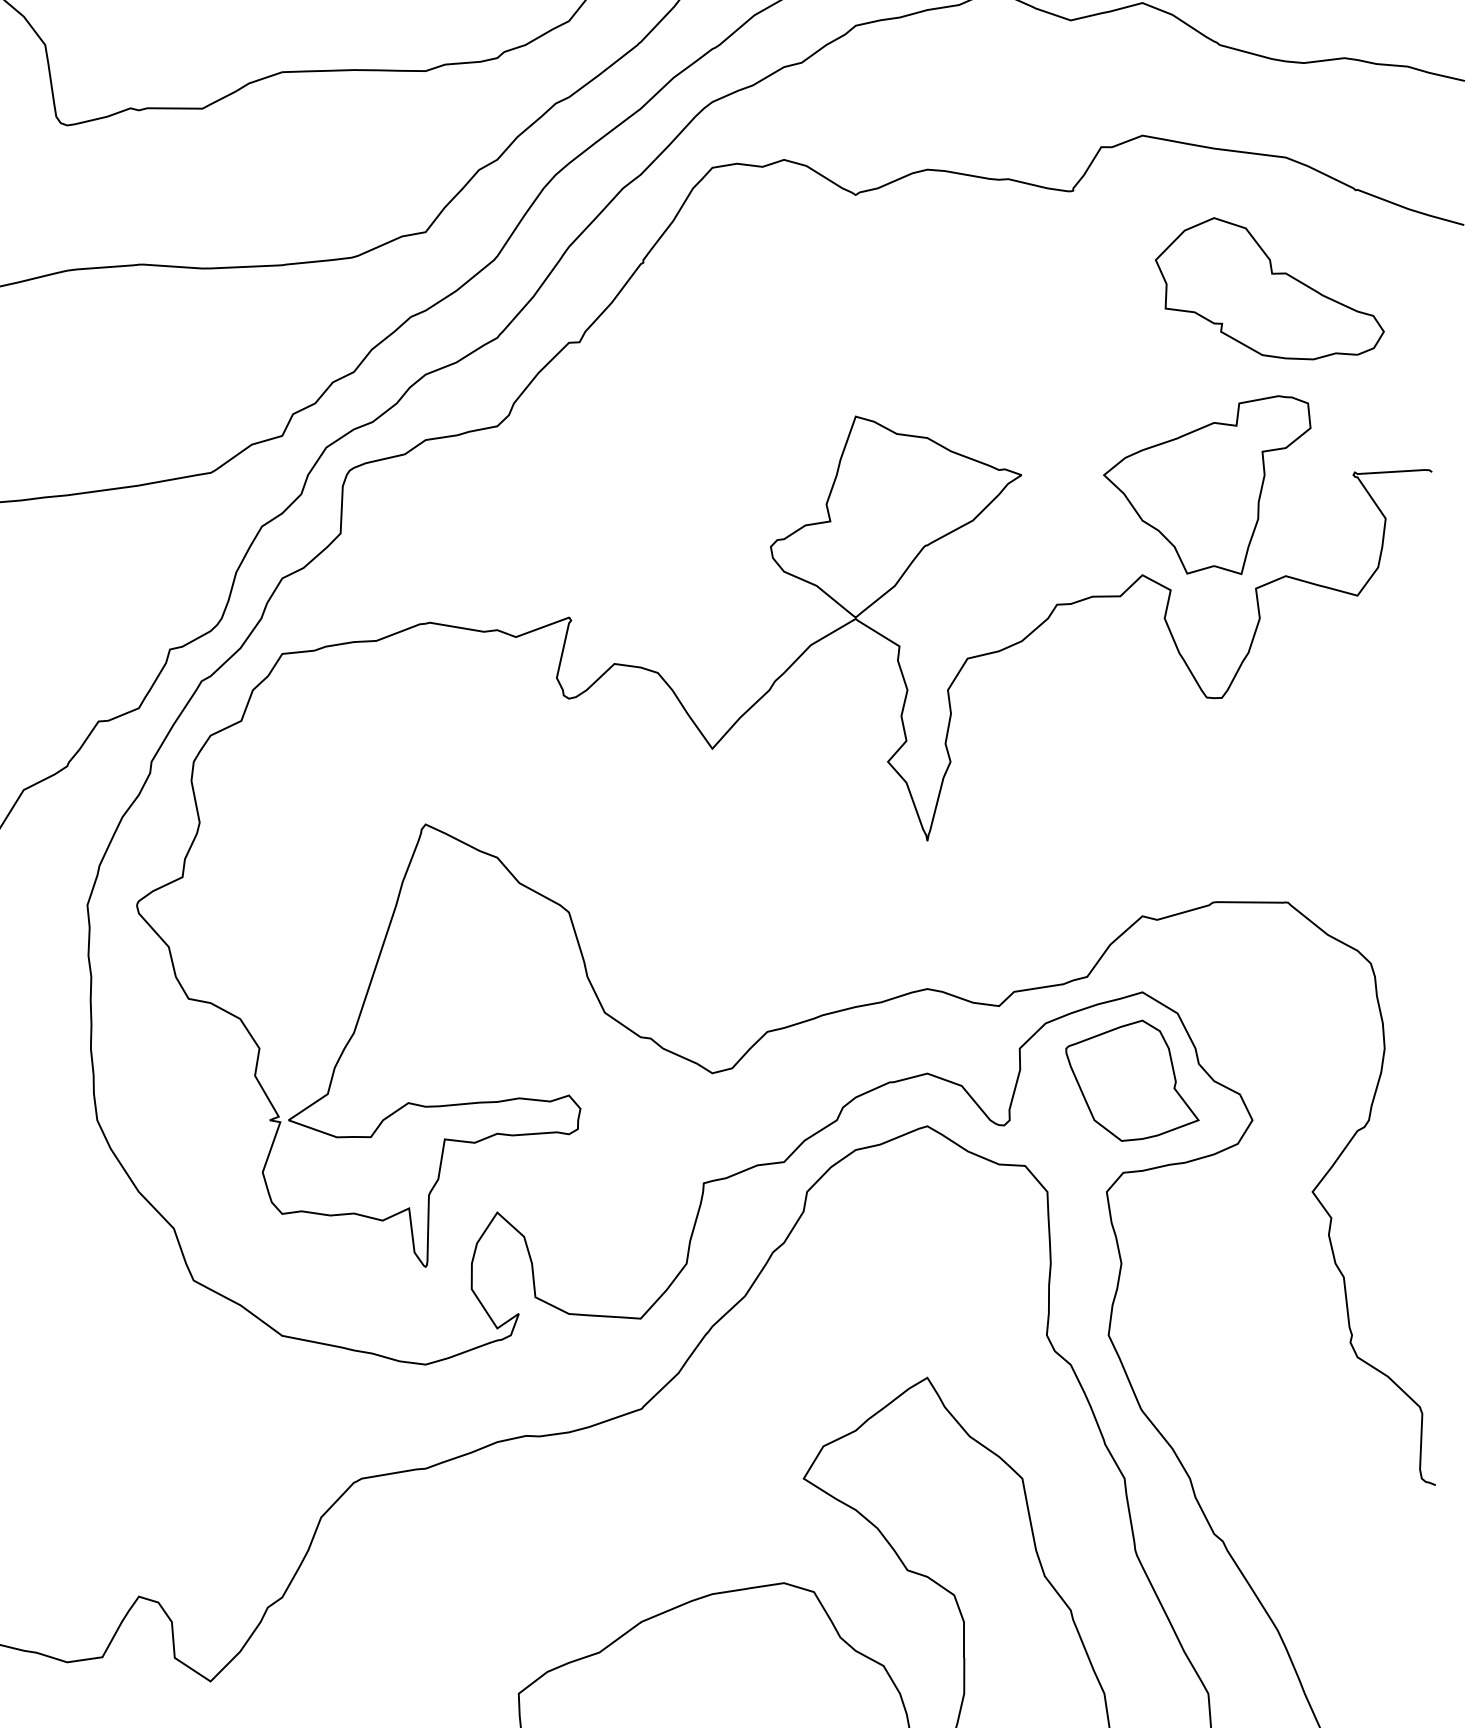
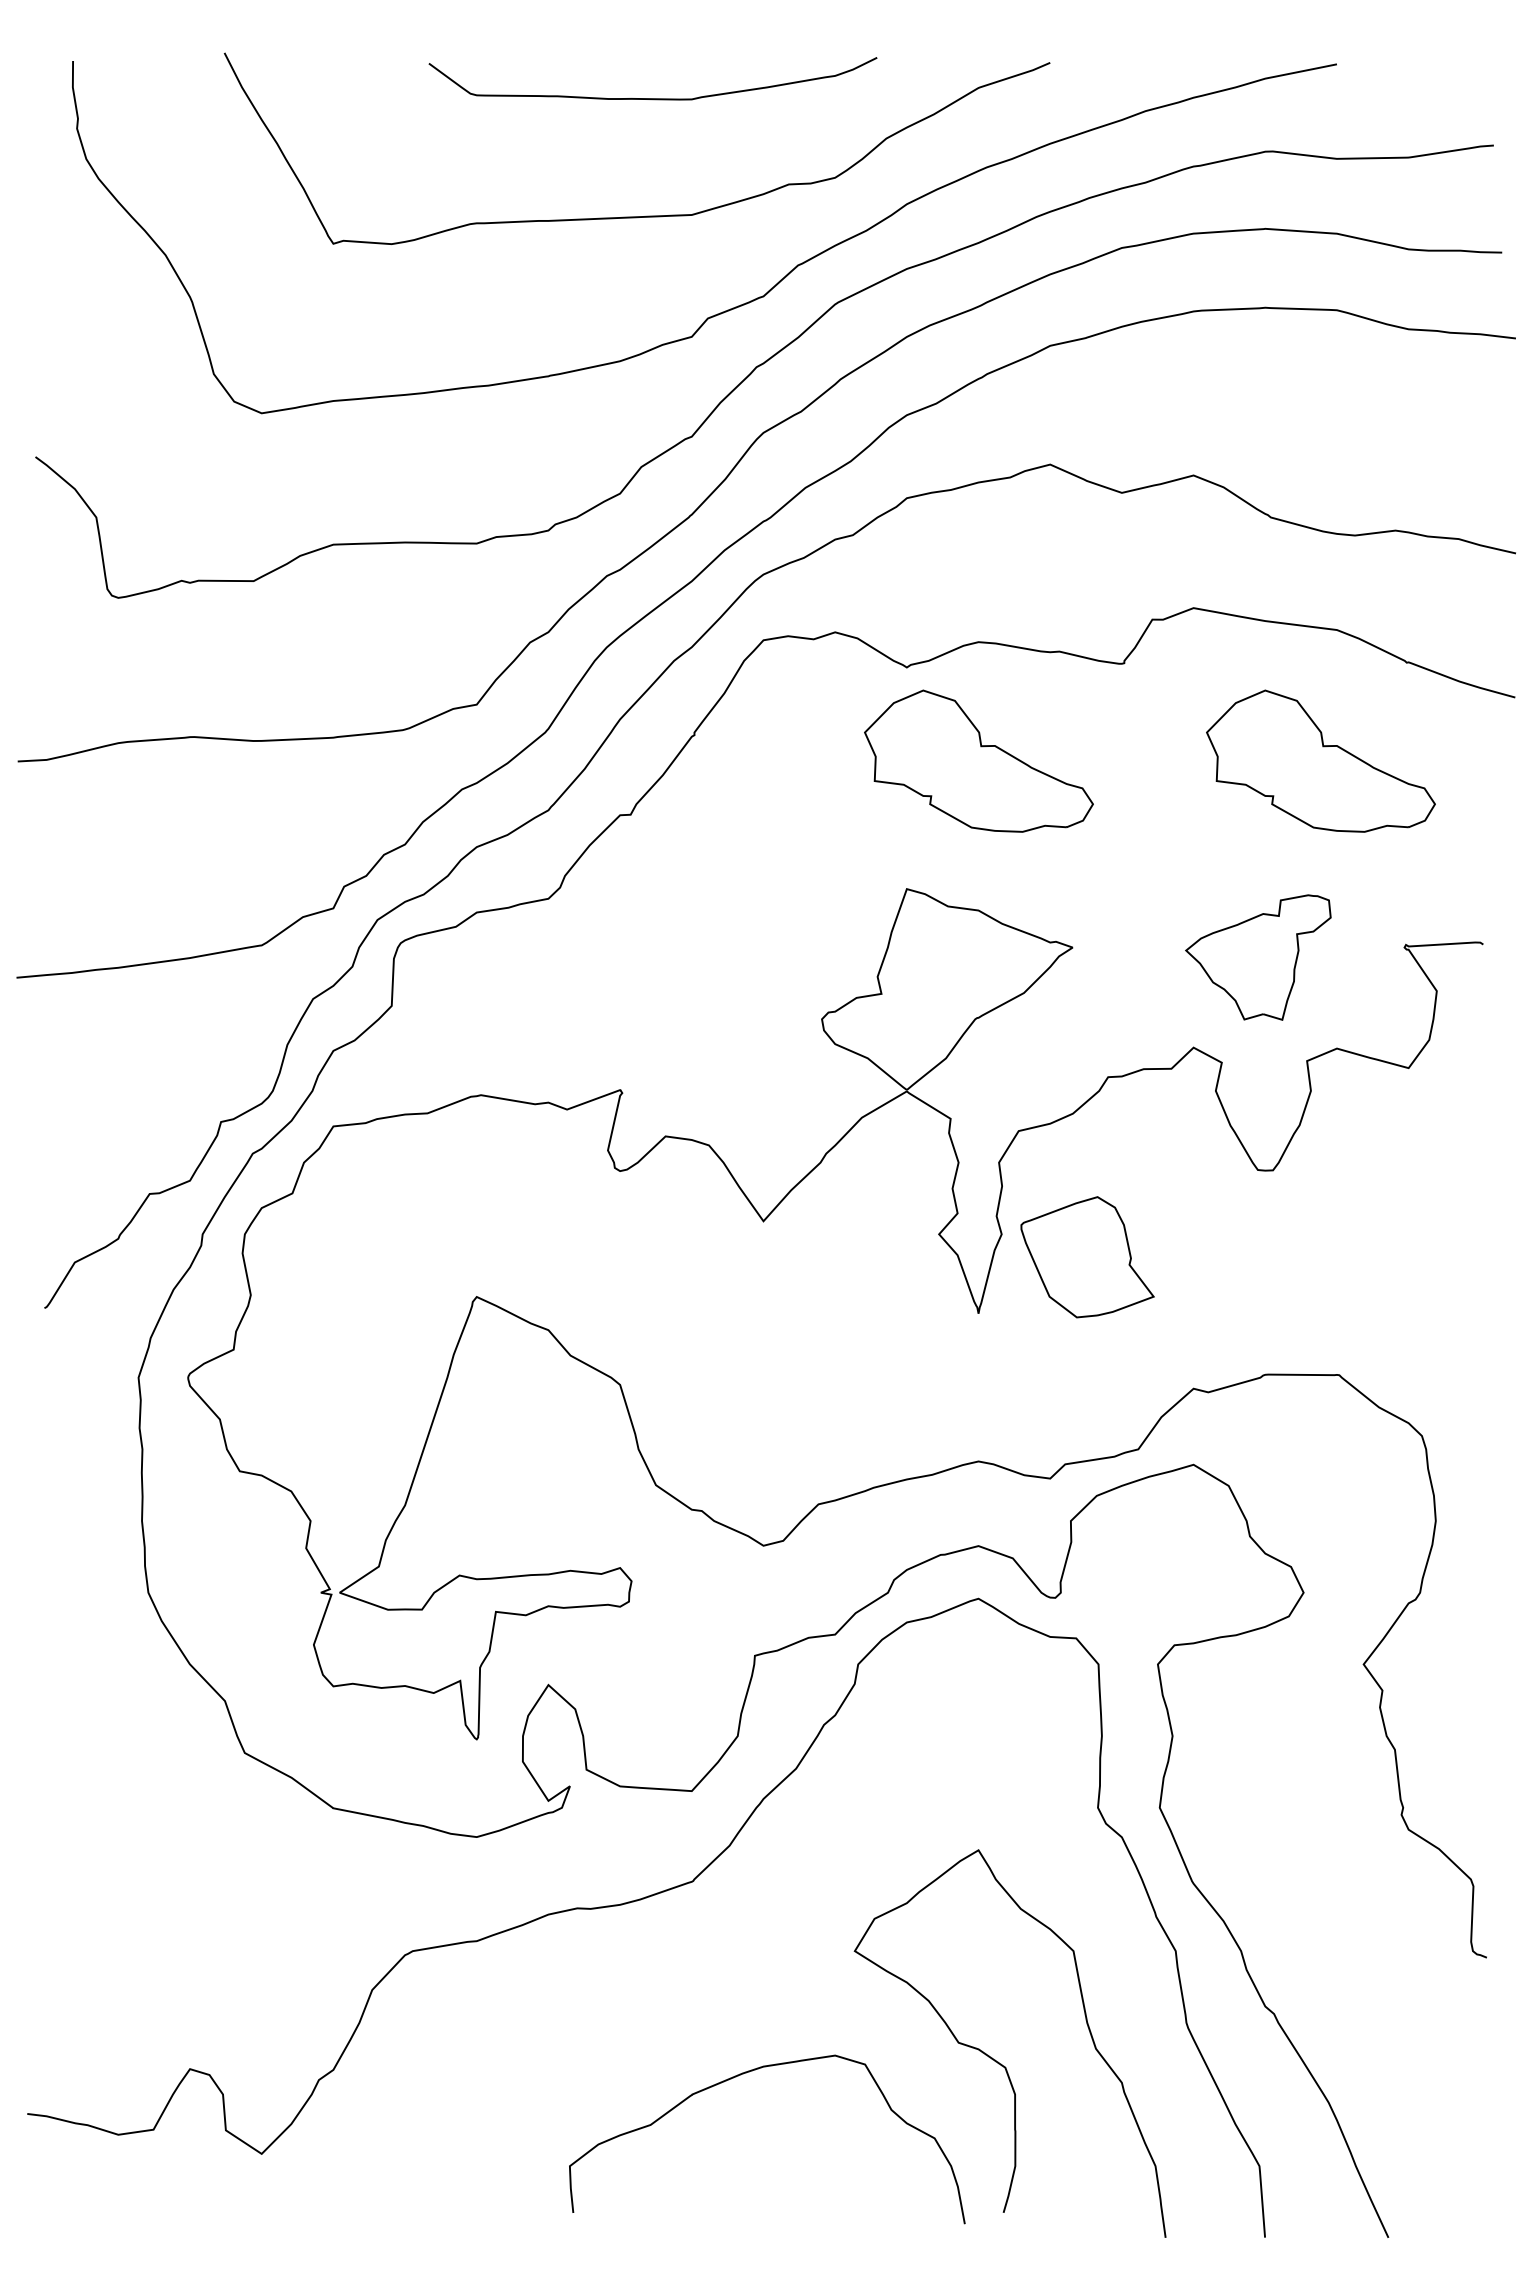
part: (927, 288) -> (978, 760), added
part: (1207, 485) -> (1258, 957), size x0.7
part: (1132, 1081) -> (1087, 1257), moved

